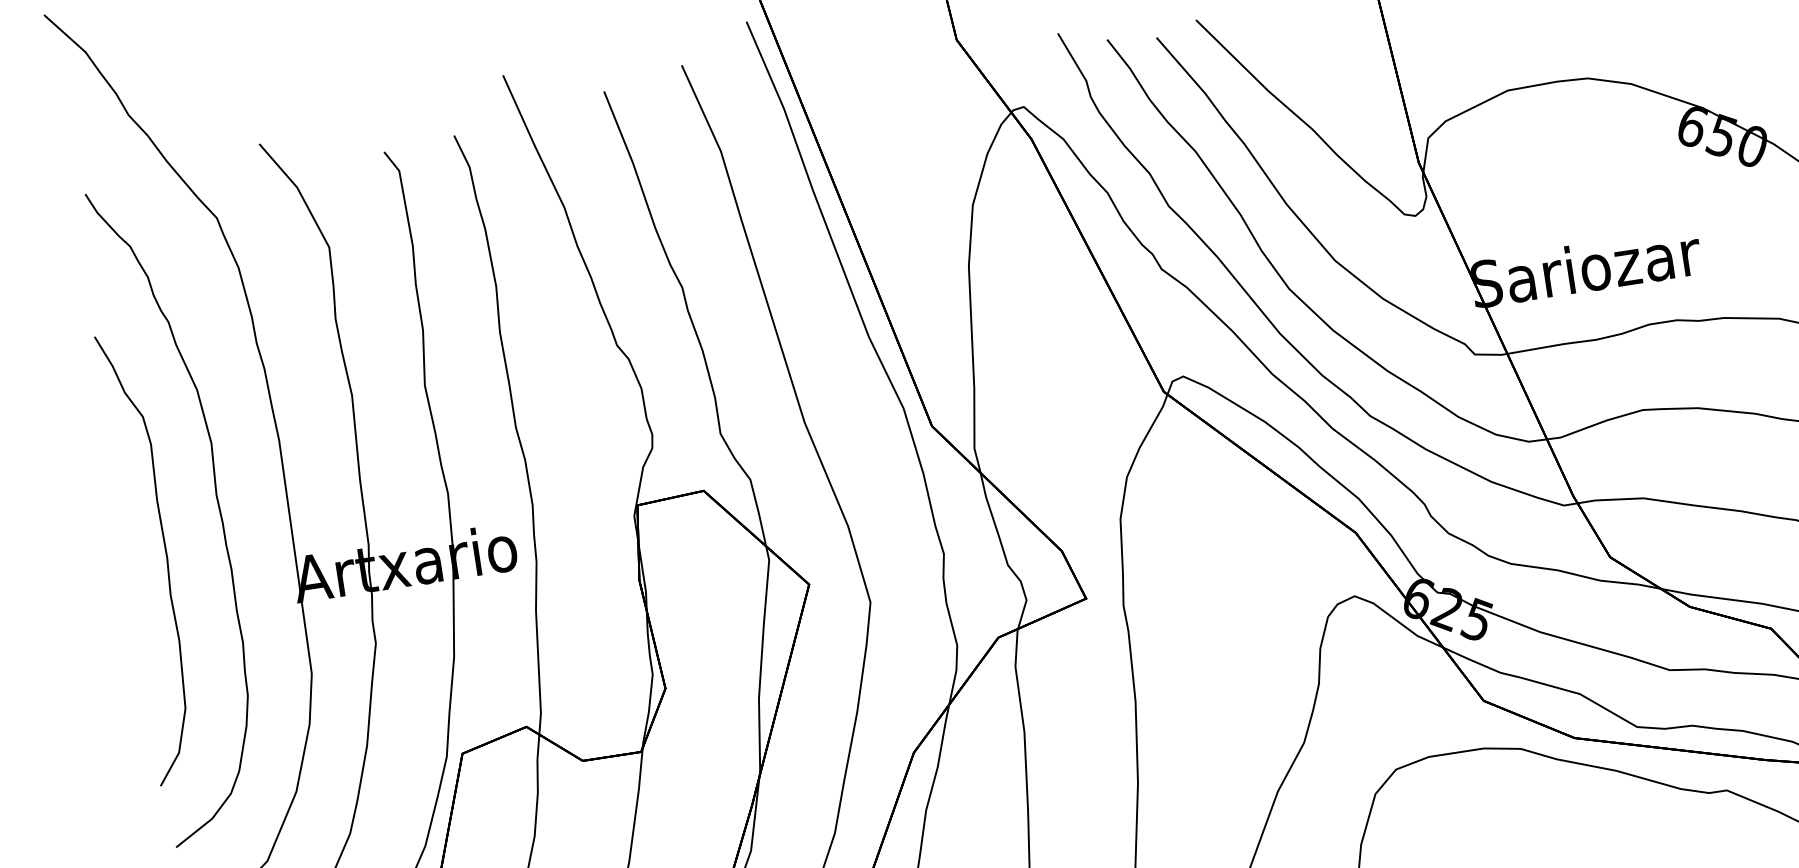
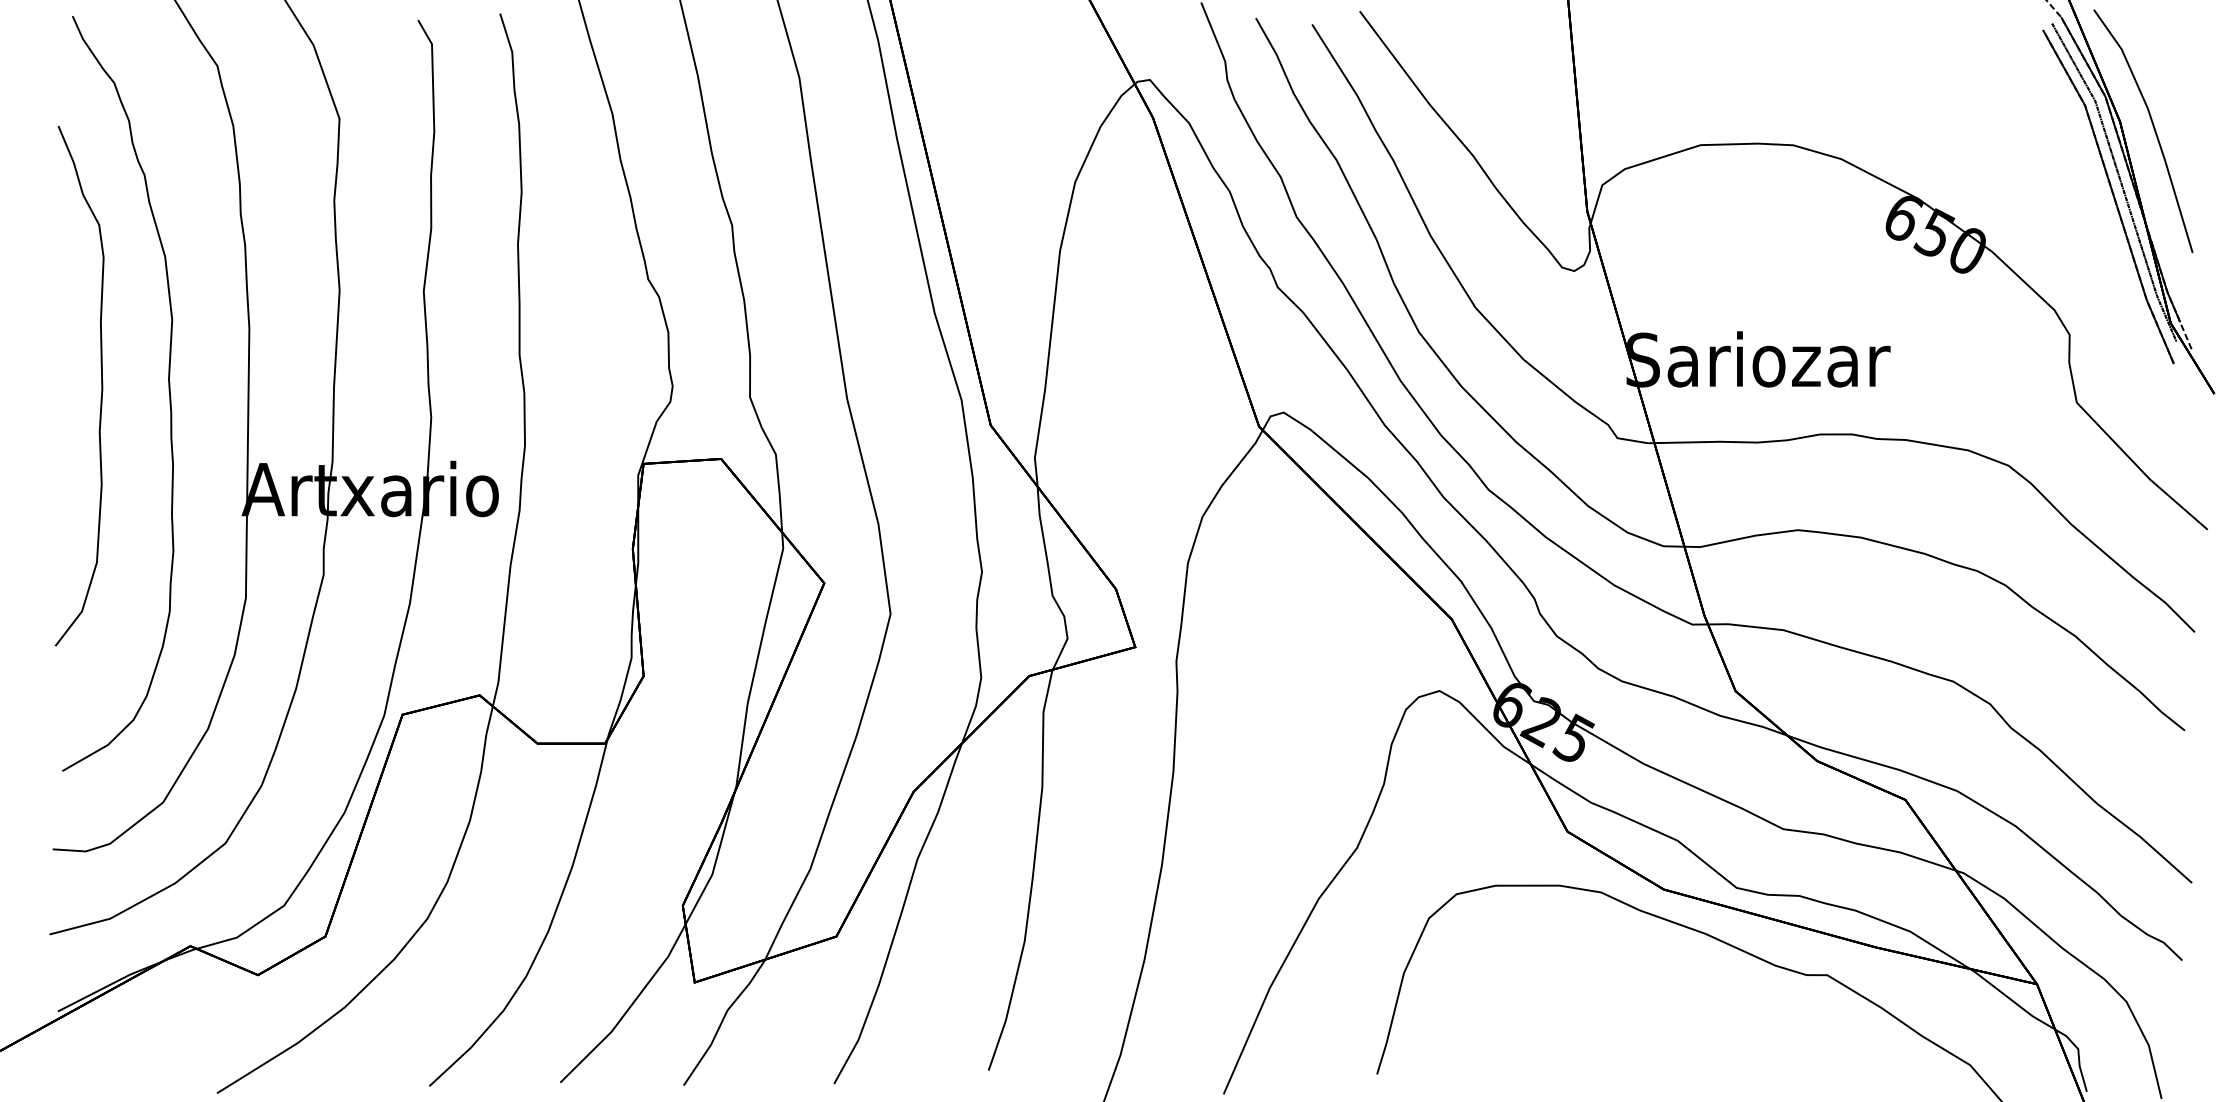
curve: (166, 555) -> (101, 386), moved

